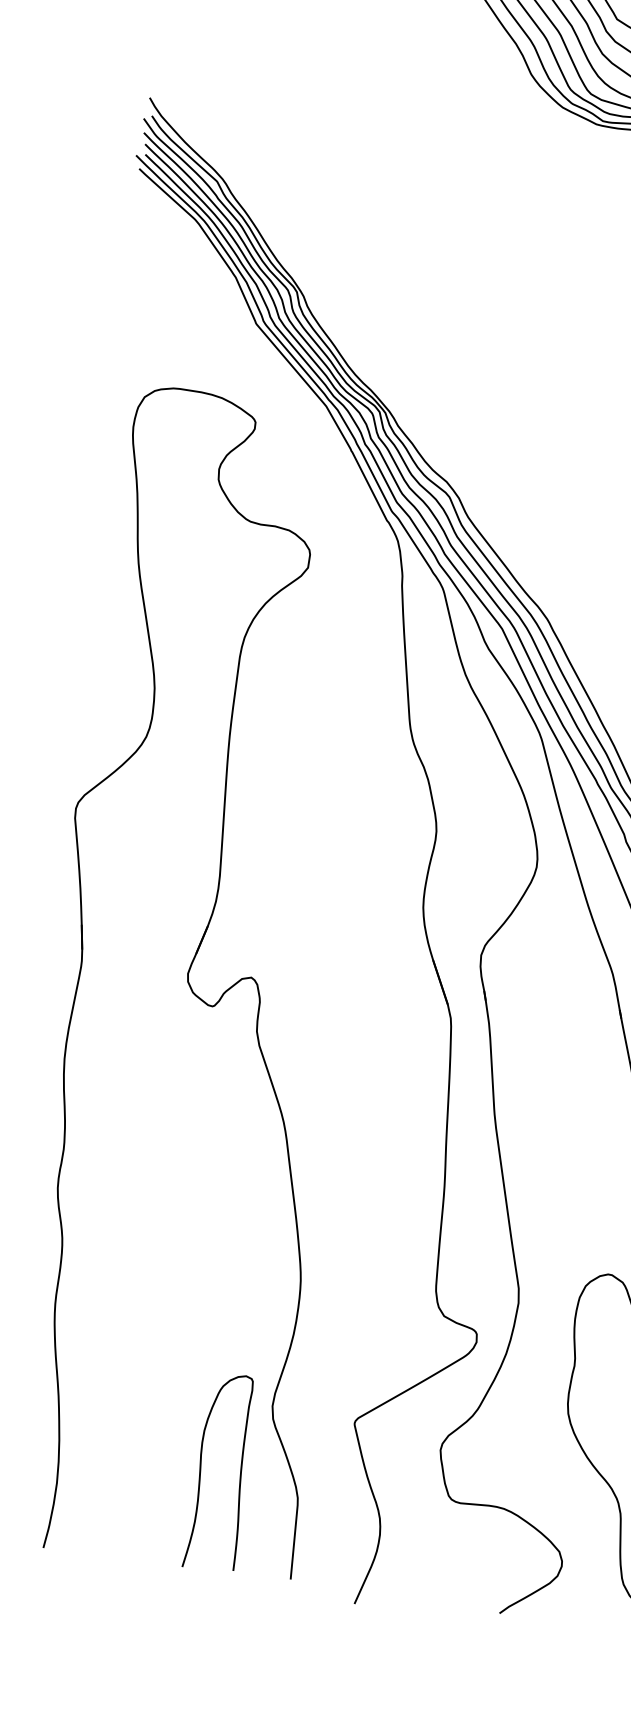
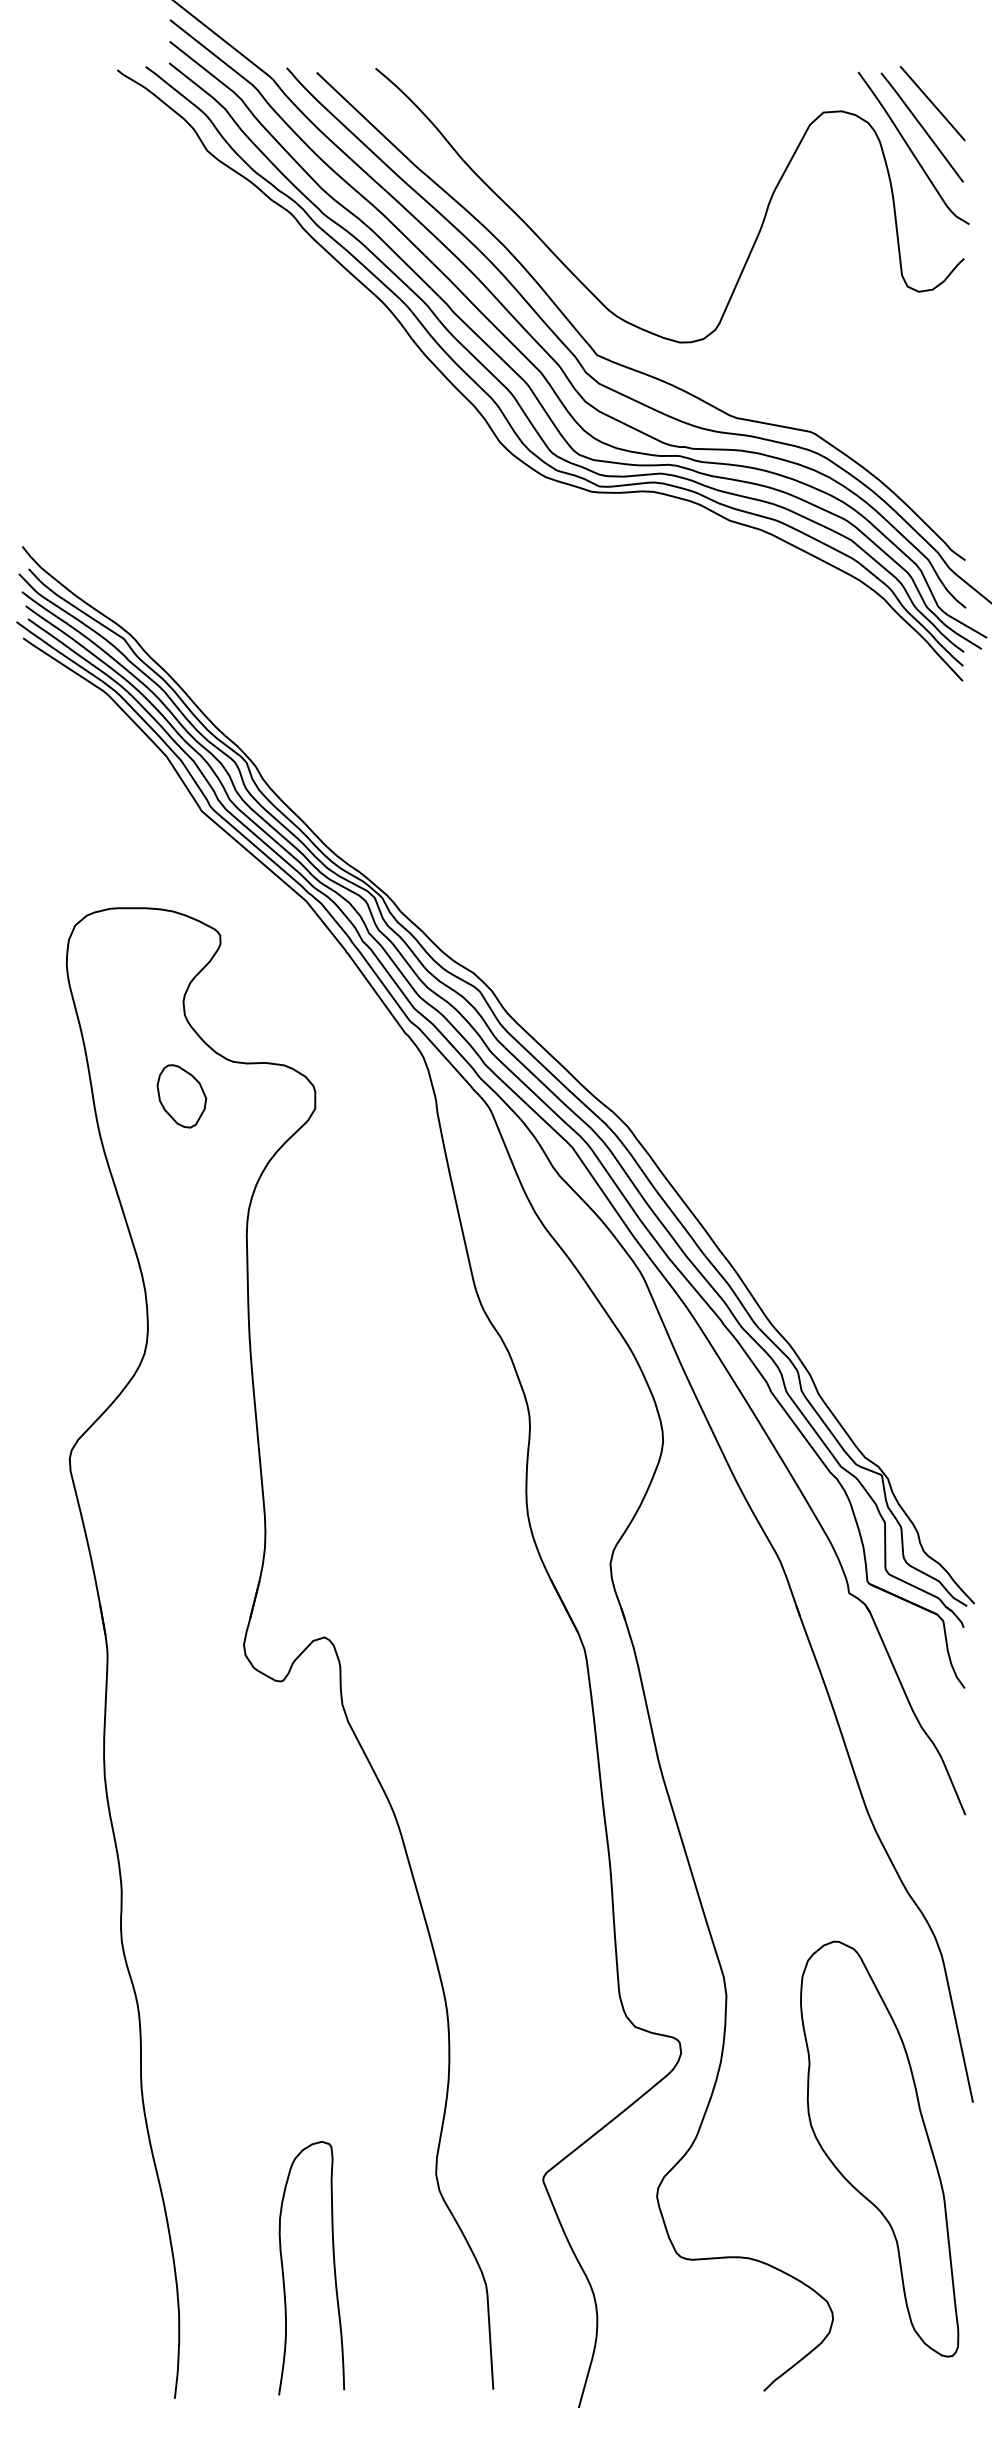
part: (206, 542) -> (181, 1096), added
curve: (239, 1475) -> (333, 2268), moved

